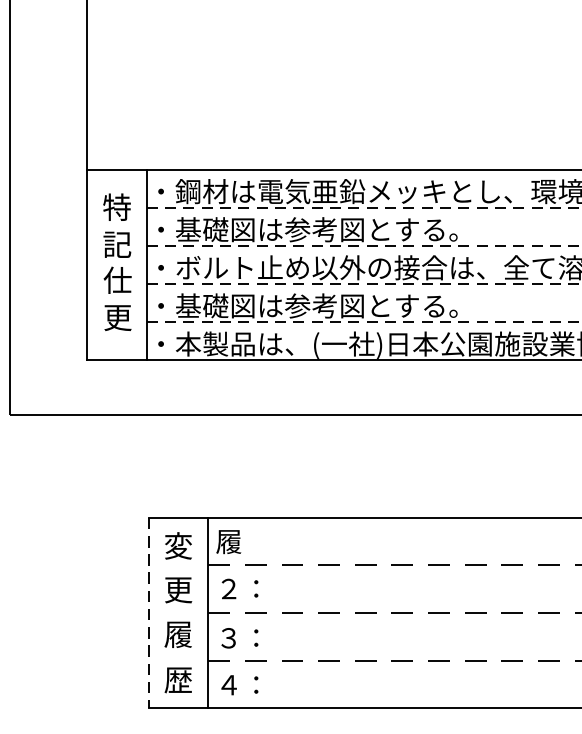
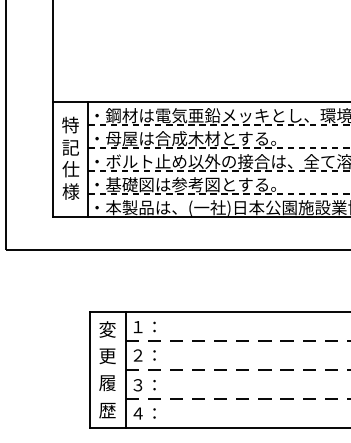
text: (271, 229) -> (163, 138), ・基礎図は参考図とする。 -> ・母屋は合成木材とする。
text: (117, 317) -> (70, 191), 更 -> 様
text: (236, 542) -> (142, 327), 履 -> １：
line: (148, 612) -> (89, 369), dashed -> solid

